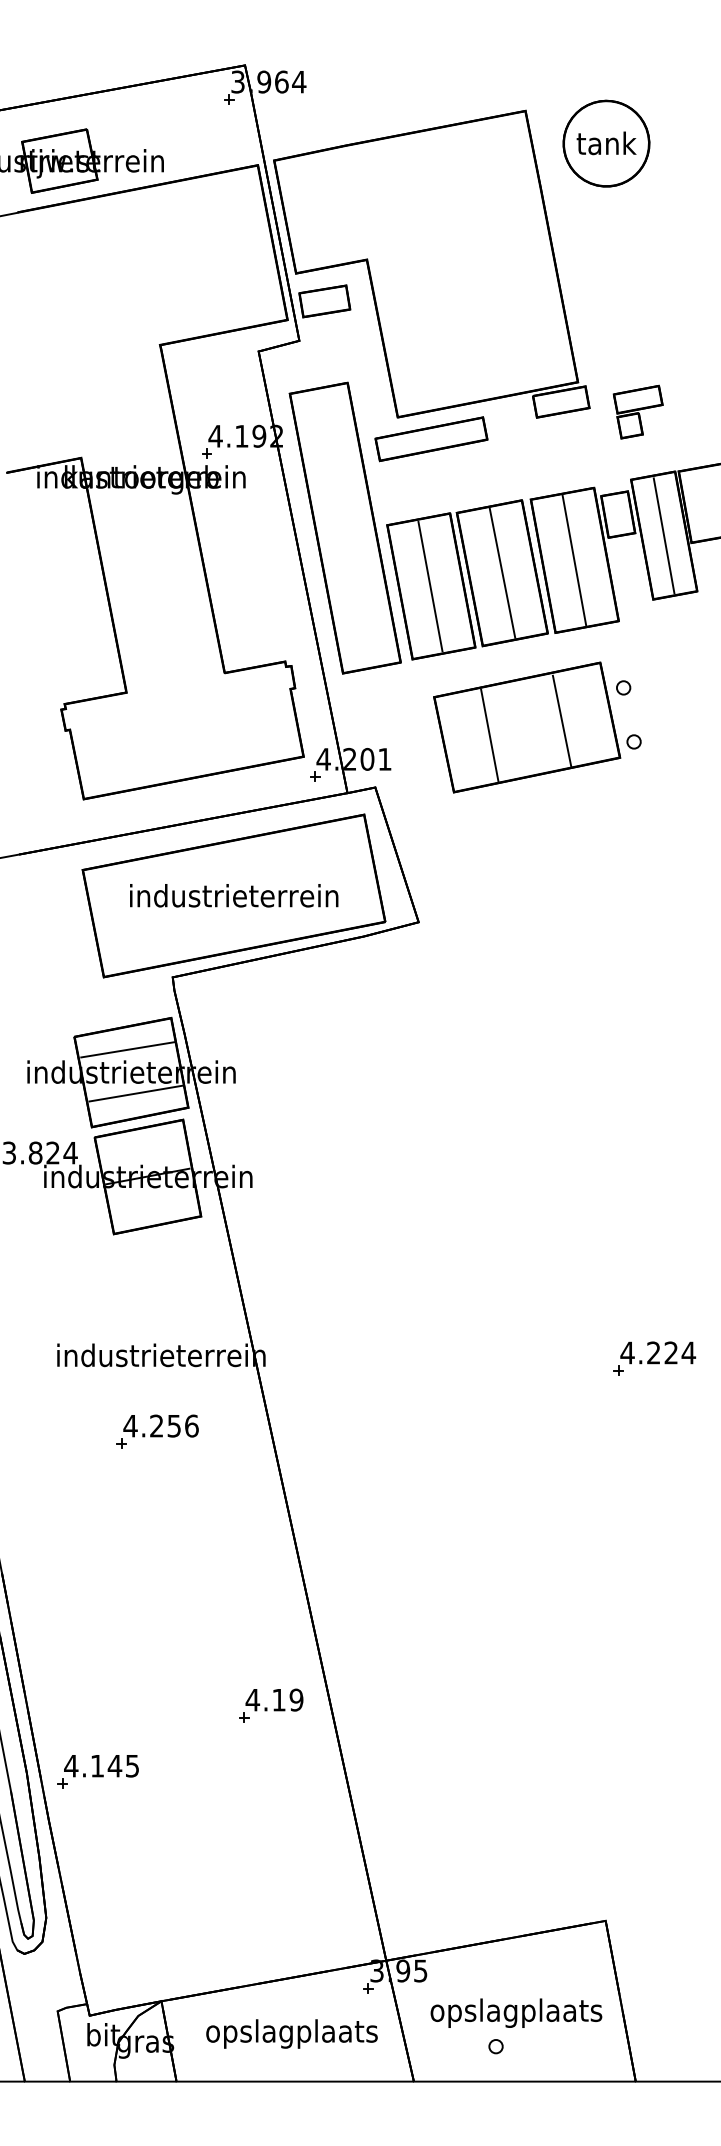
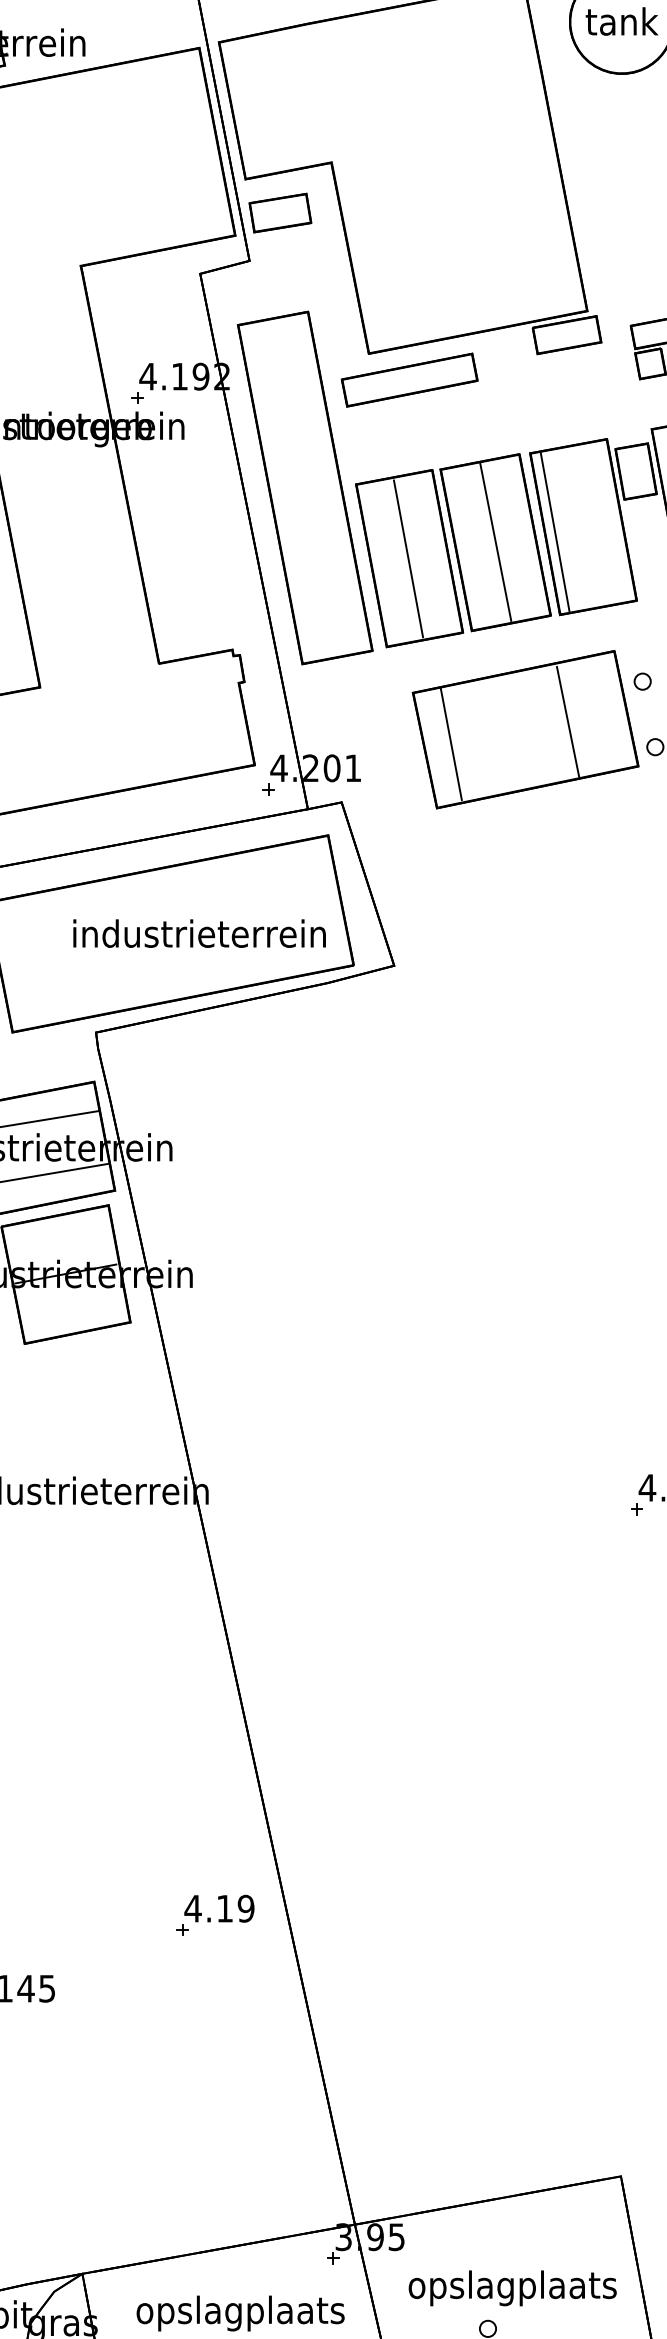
line: (574, 560) -> (555, 532), moved
line: (489, 735) -> (450, 744), moved
text: (234, 895) -> (200, 933), moved
part: (157, 1431) -> (77, 1583), removed

